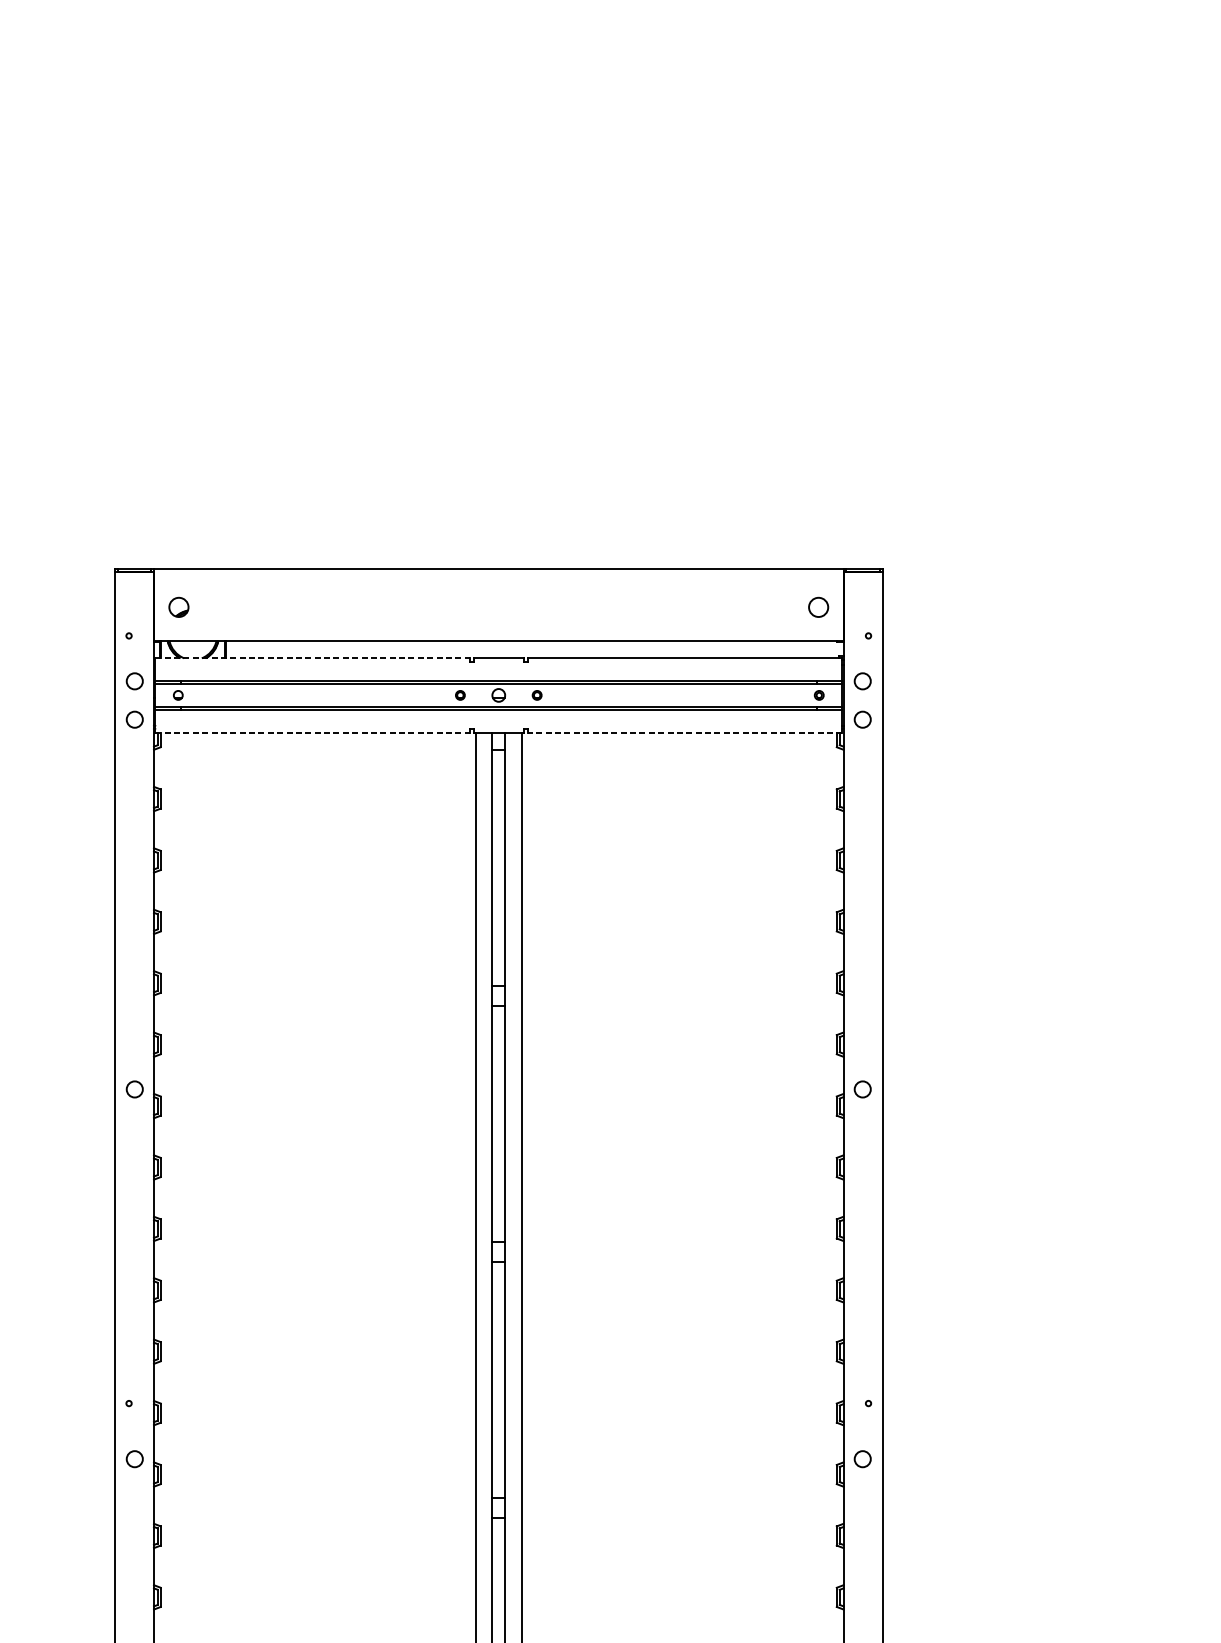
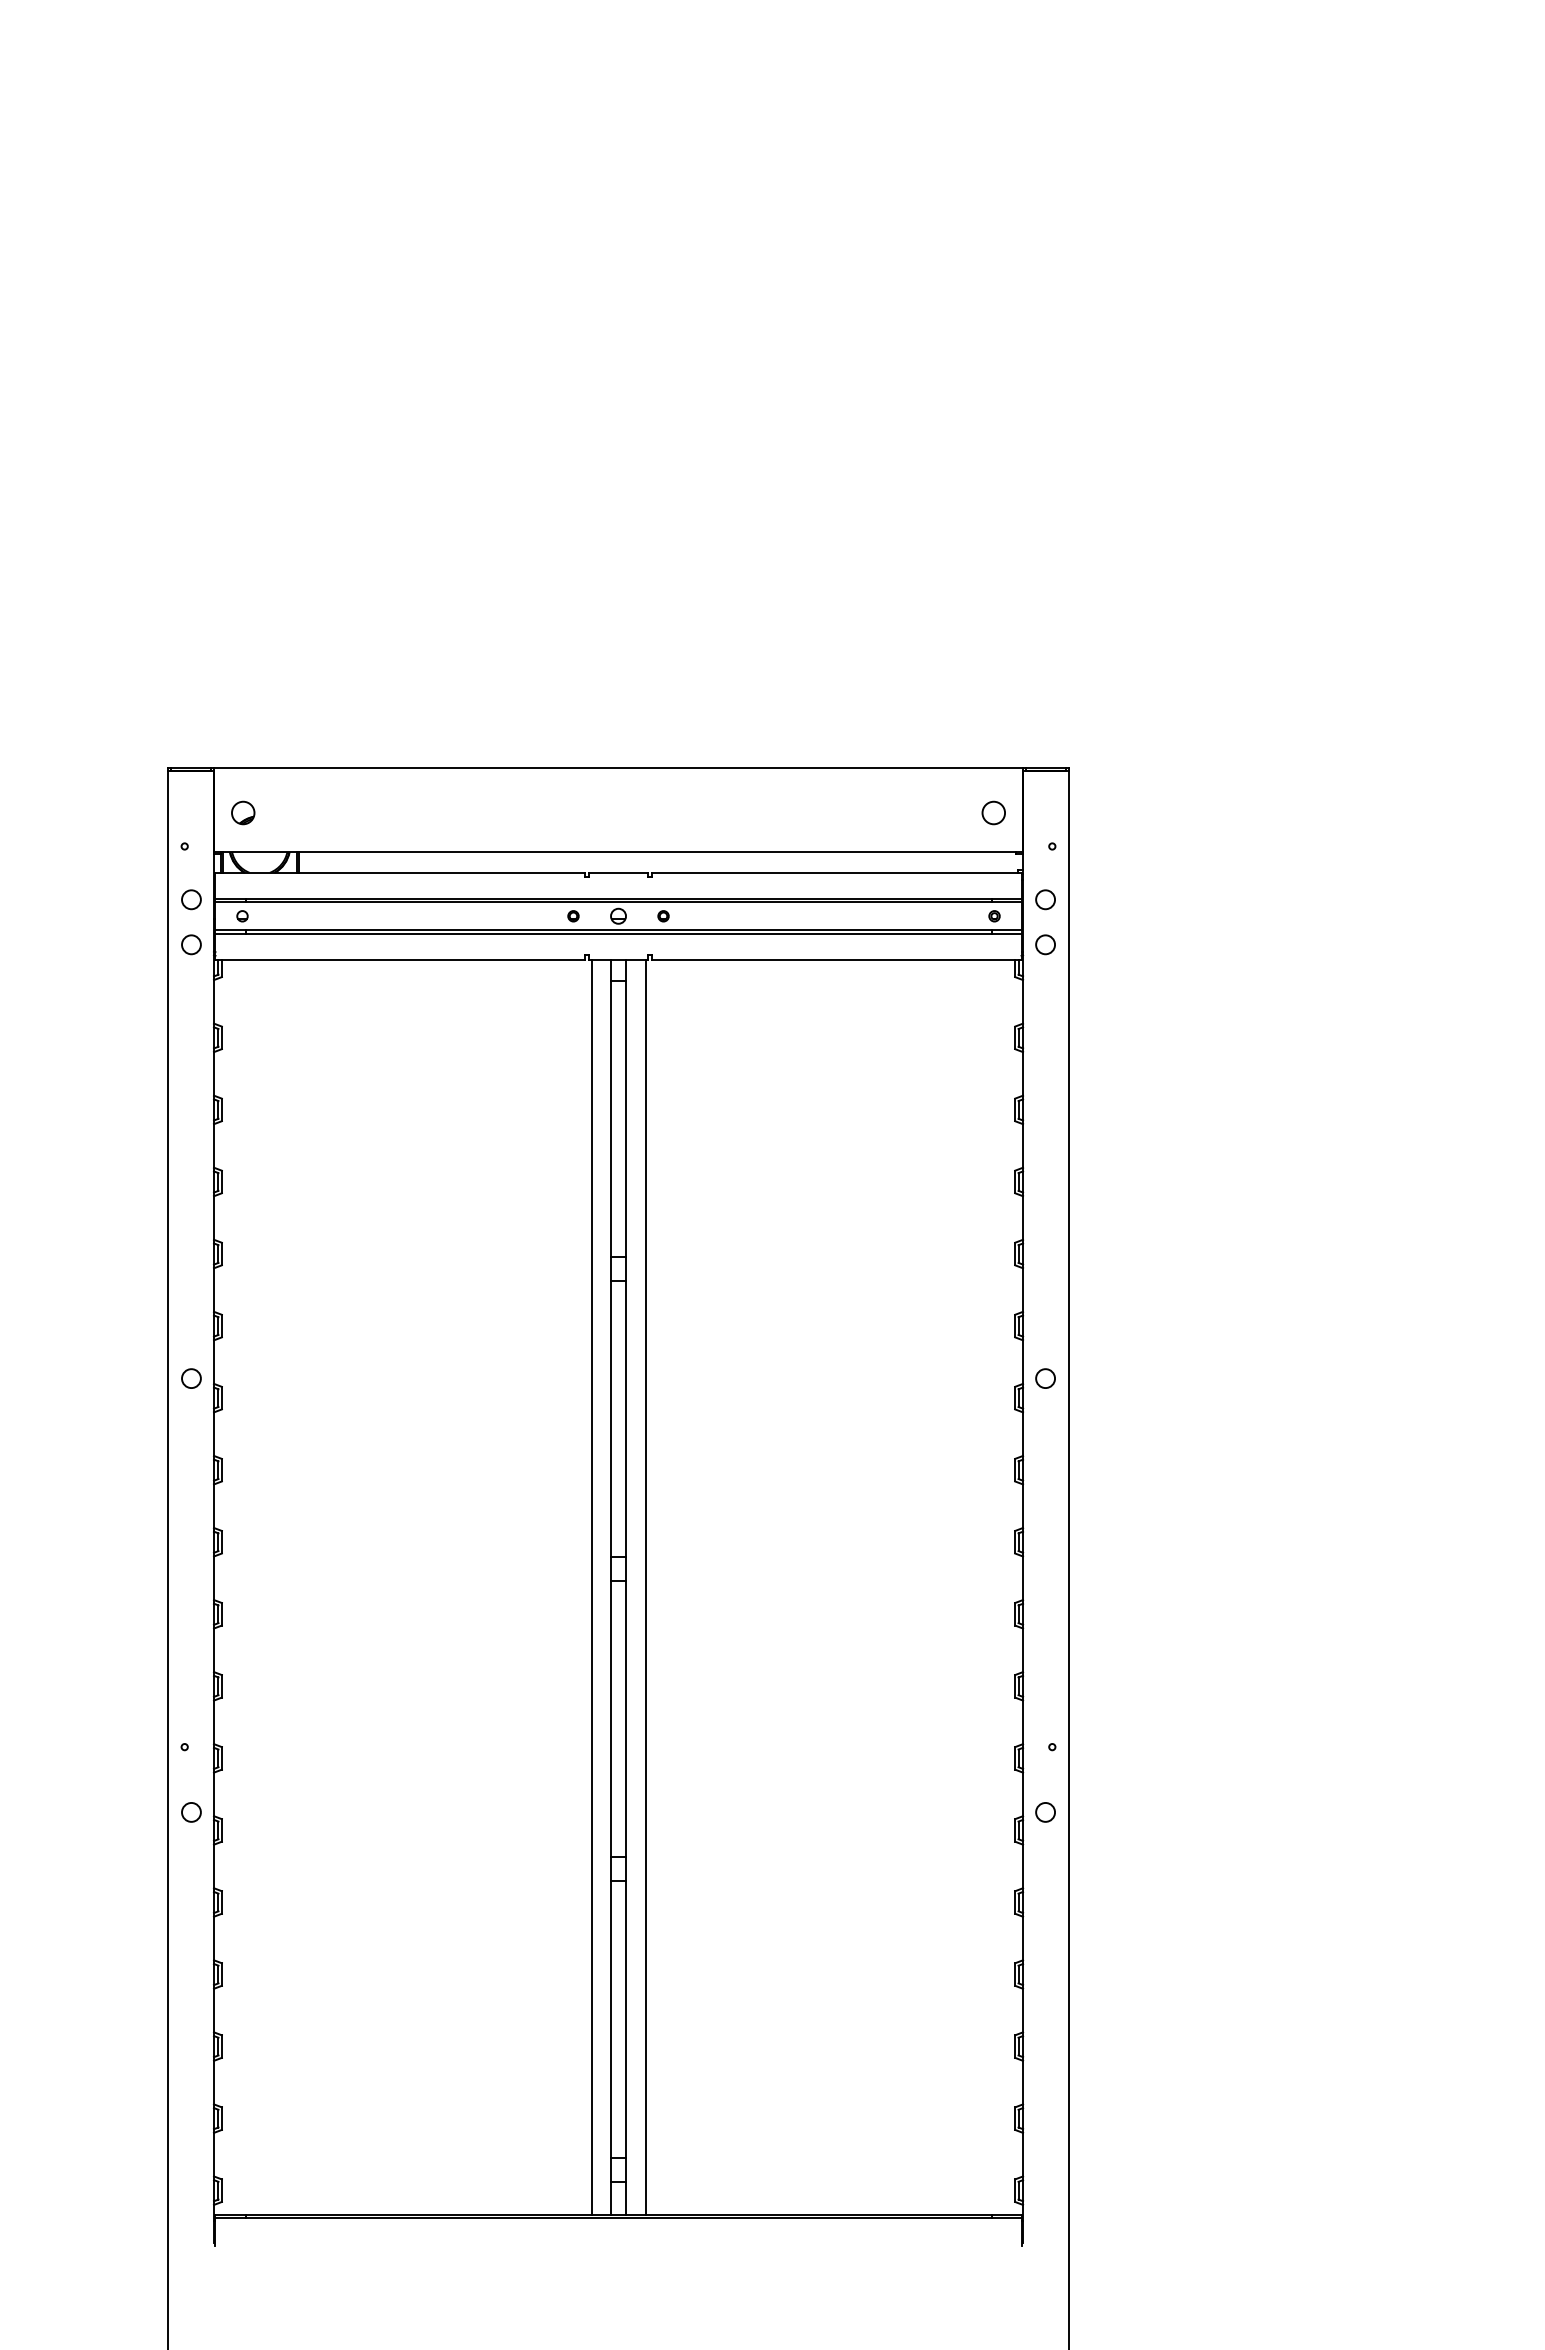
line: (312, 658) -> (400, 872), dashed -> solid
line: (312, 732) -> (400, 959), dashed -> solid
line: (684, 732) -> (836, 959), dashed -> solid

